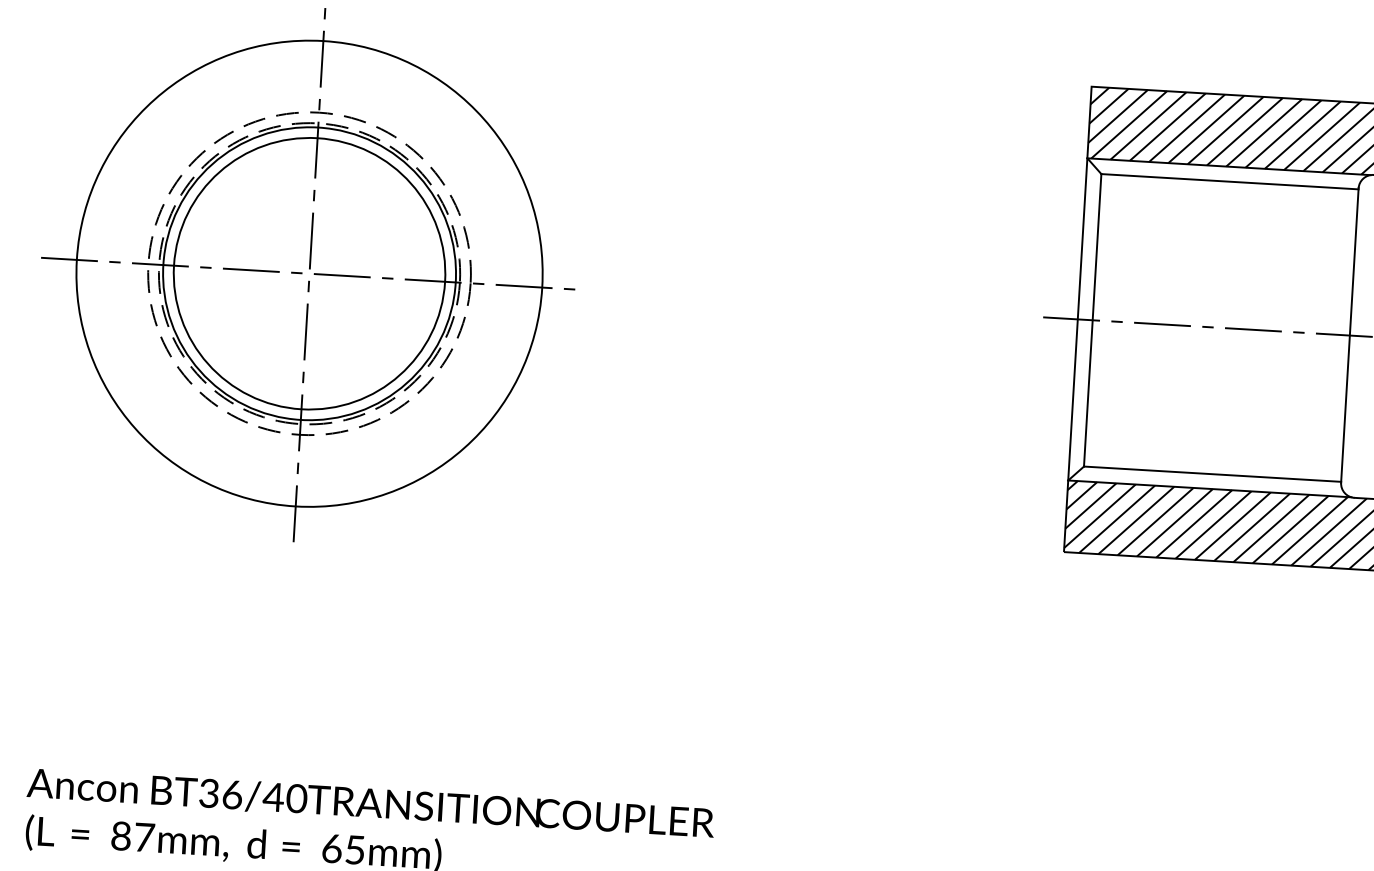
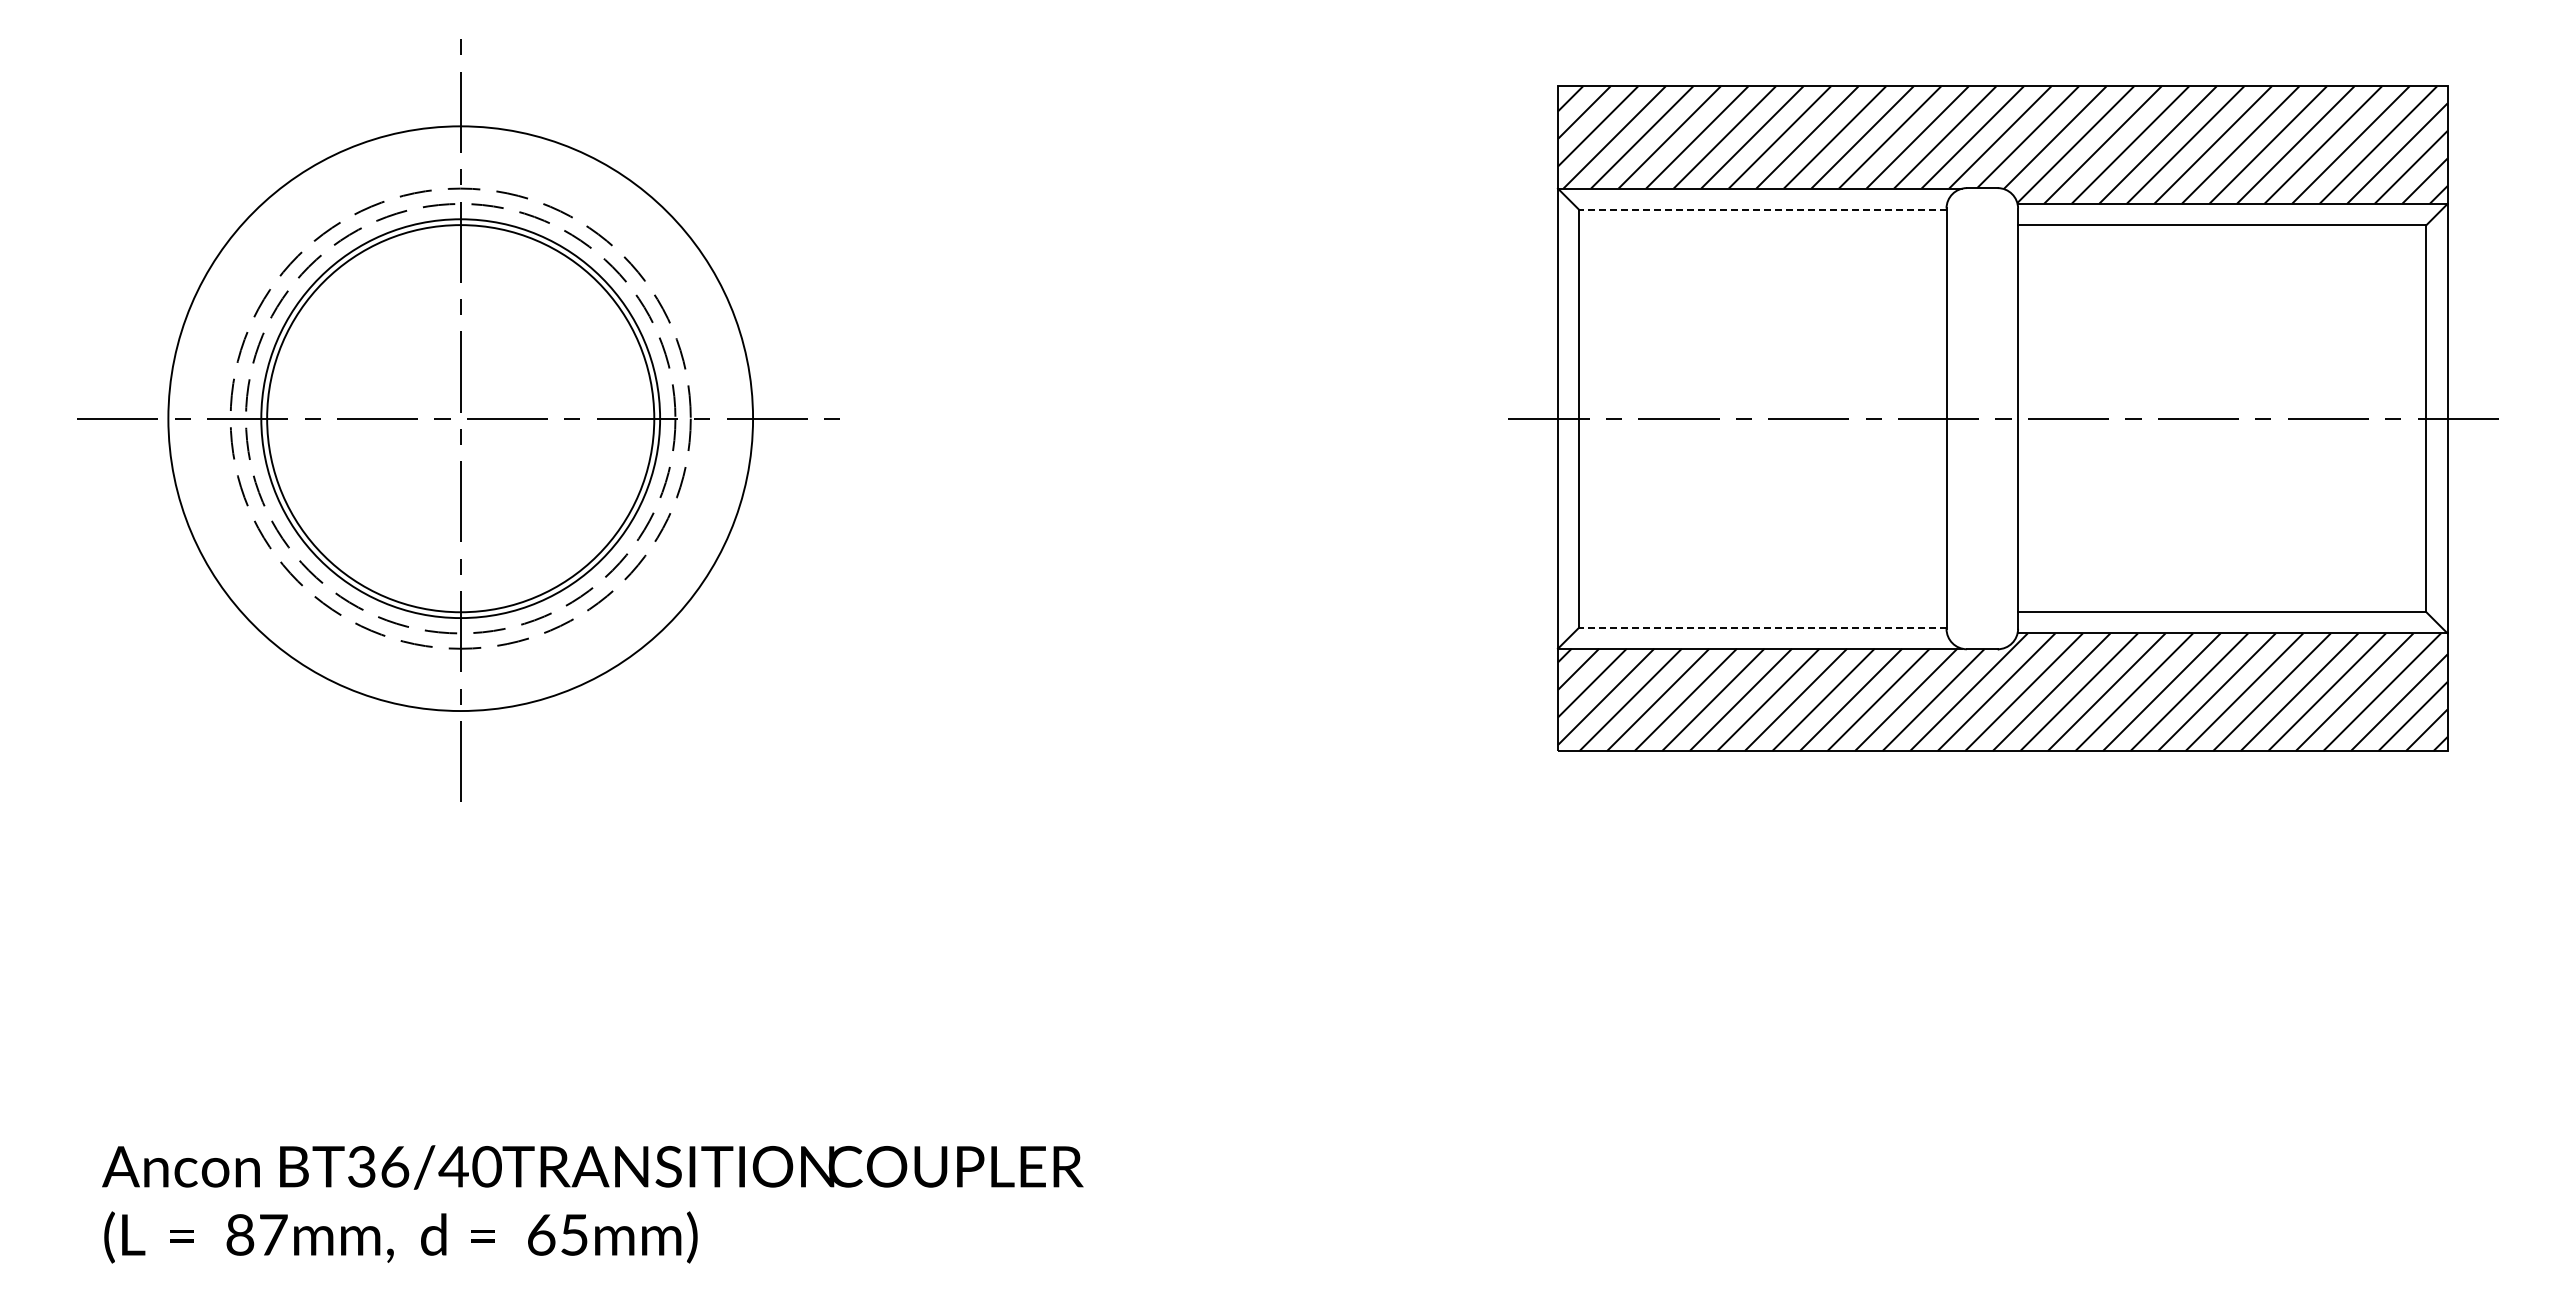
line: (1229, 181) -> (1762, 209), solid -> dashed
circle: (309, 273) -> (460, 418), size x0.6
circle: (309, 273) -> (460, 418), size x1.4
line: (1212, 474) -> (1762, 627), solid -> dashed

